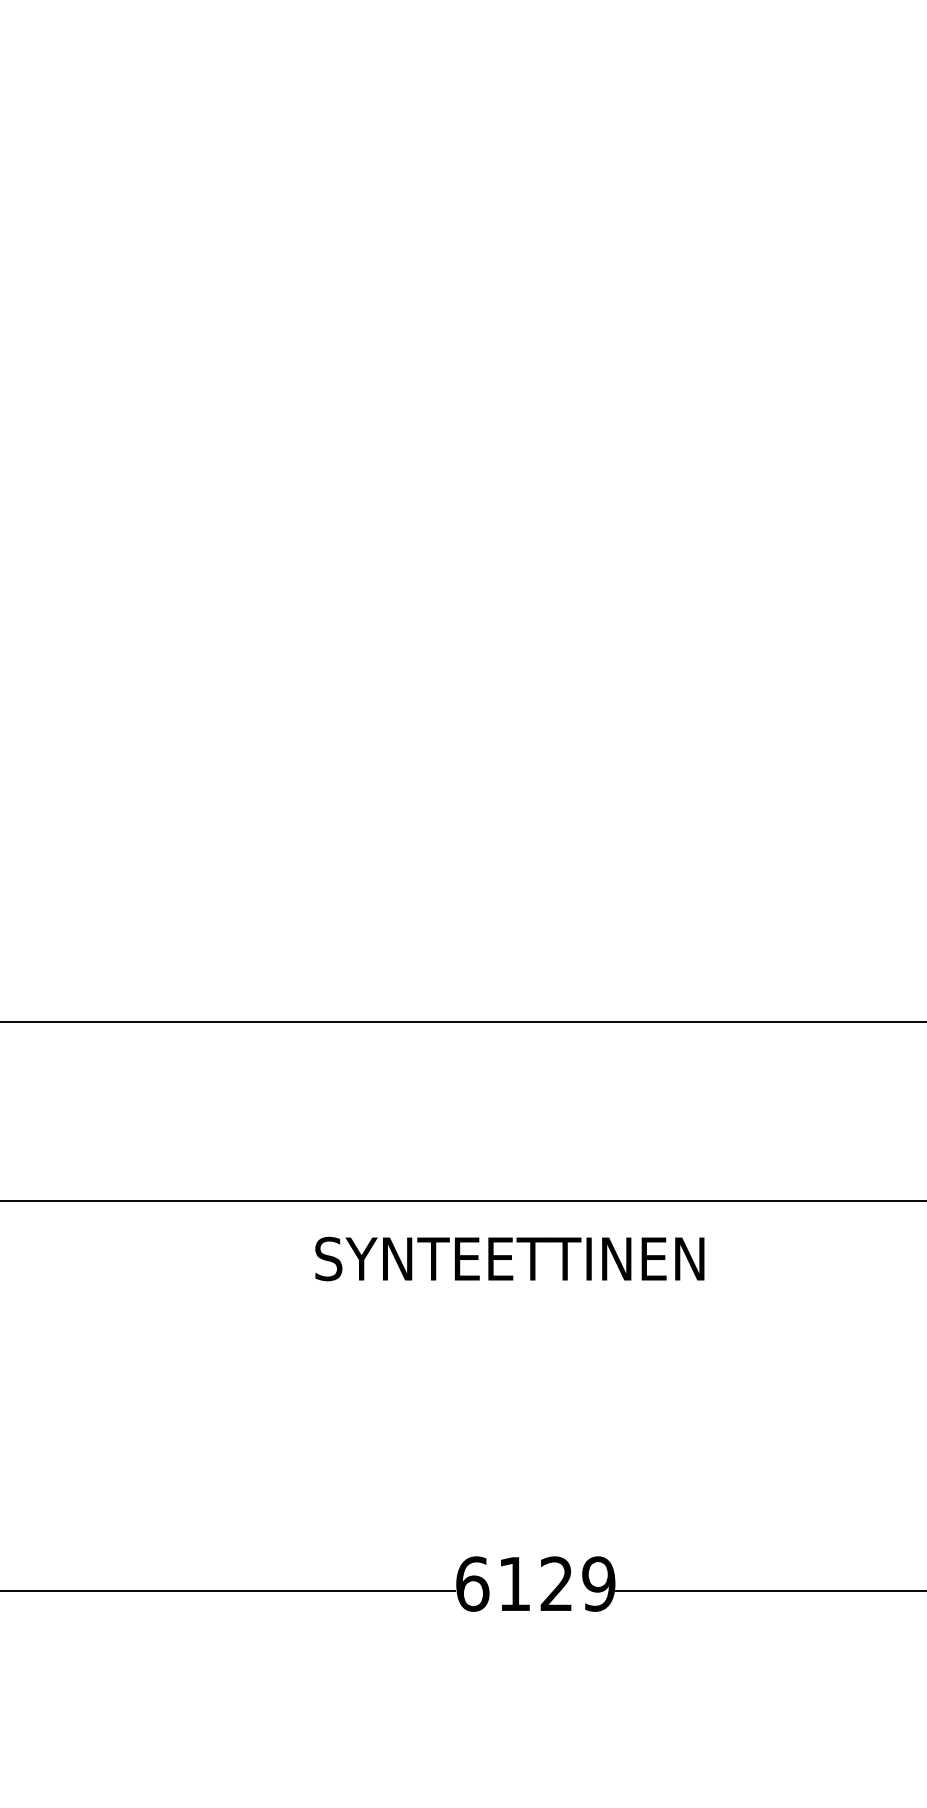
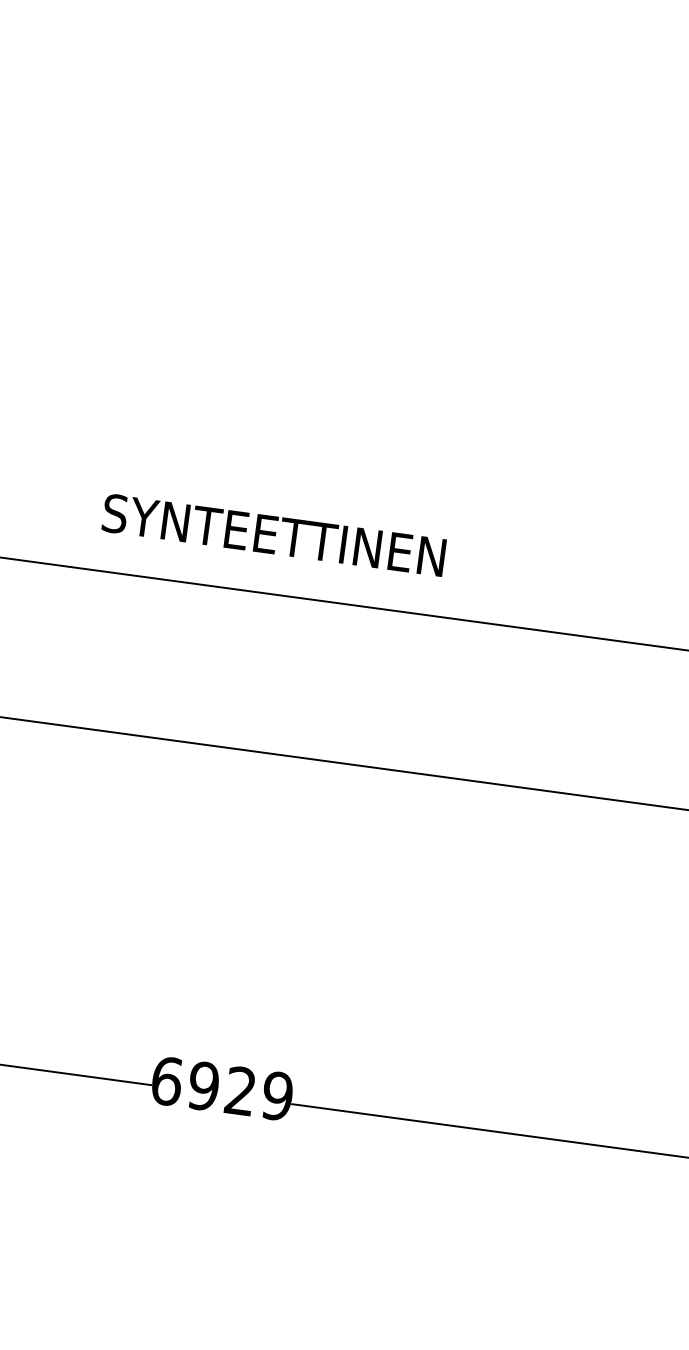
text: (509, 1258) -> (273, 534), moved
text: (514, 1583) -> (203, 1085), 6129 -> 6929

